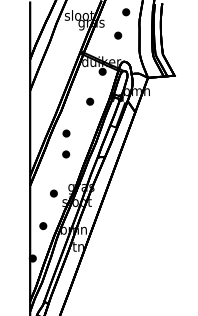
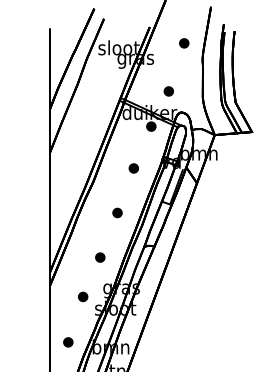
part: (118, 35) -> (169, 91), moved
part: (66, 133) -> (117, 212), moved
part: (66, 154) -> (100, 257), moved

